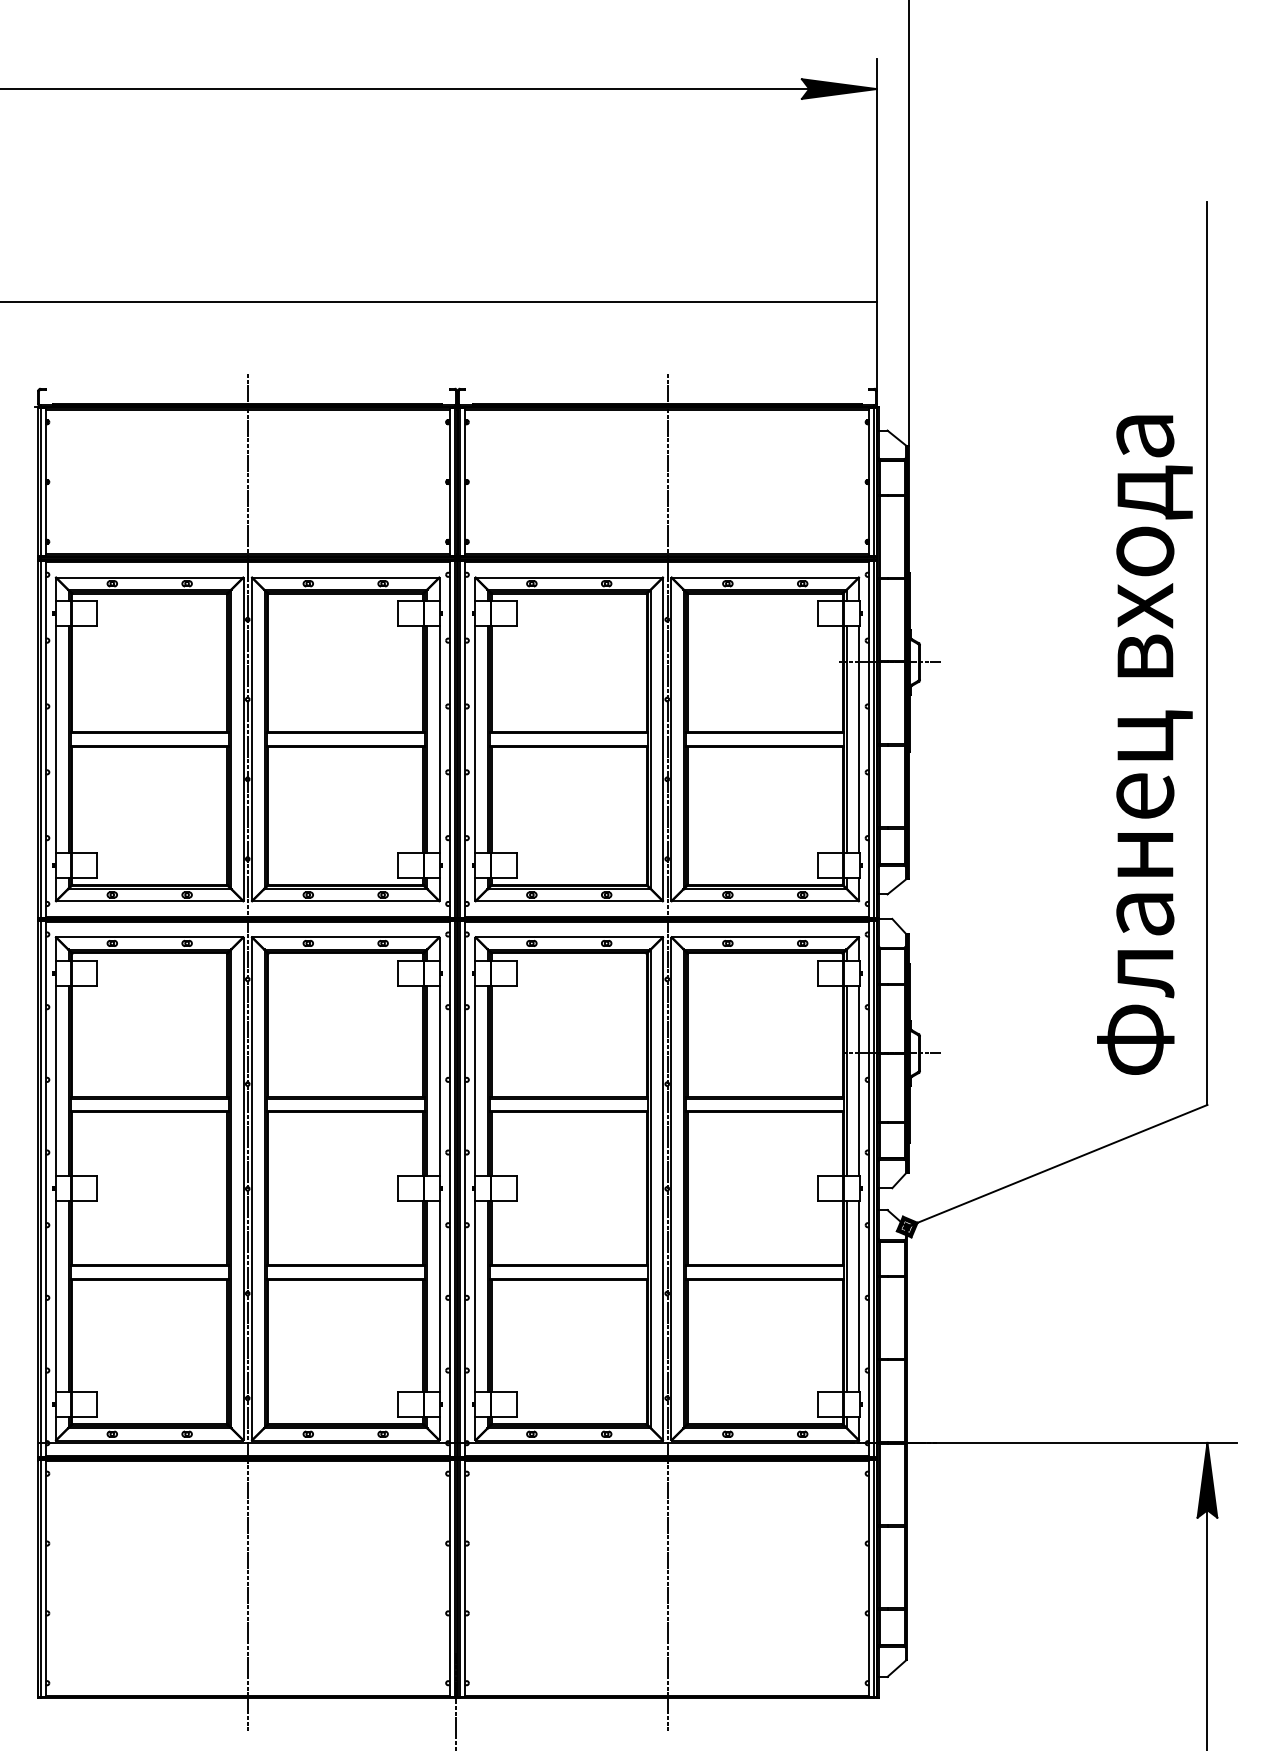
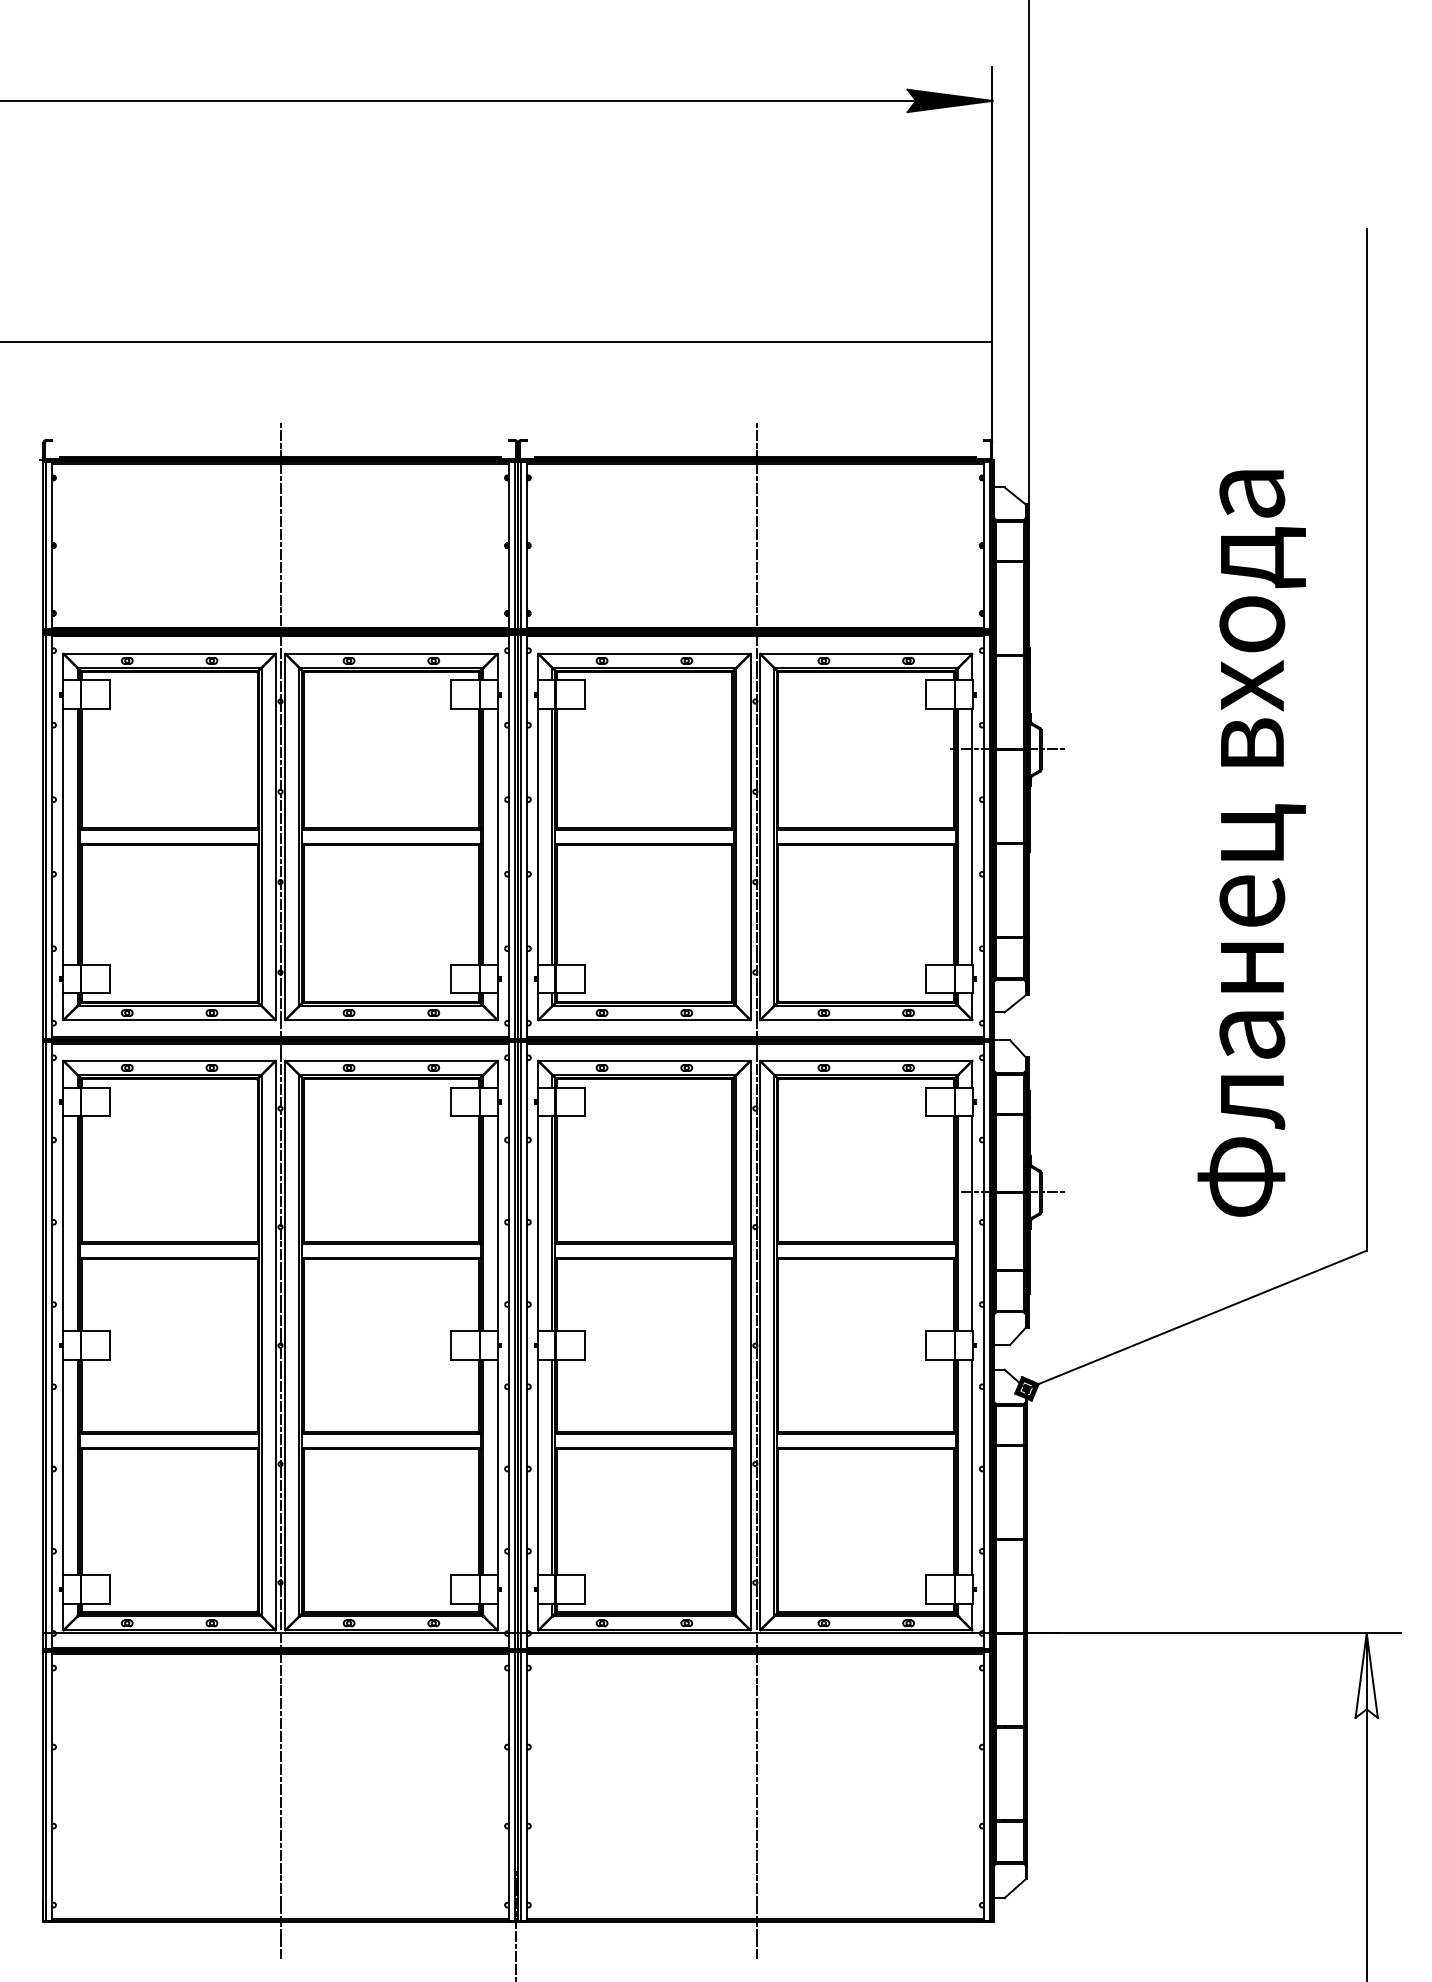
text: (1144, 744) -> (1251, 842), moved
fill: (1207, 1479) -> (1366, 1674), removed

